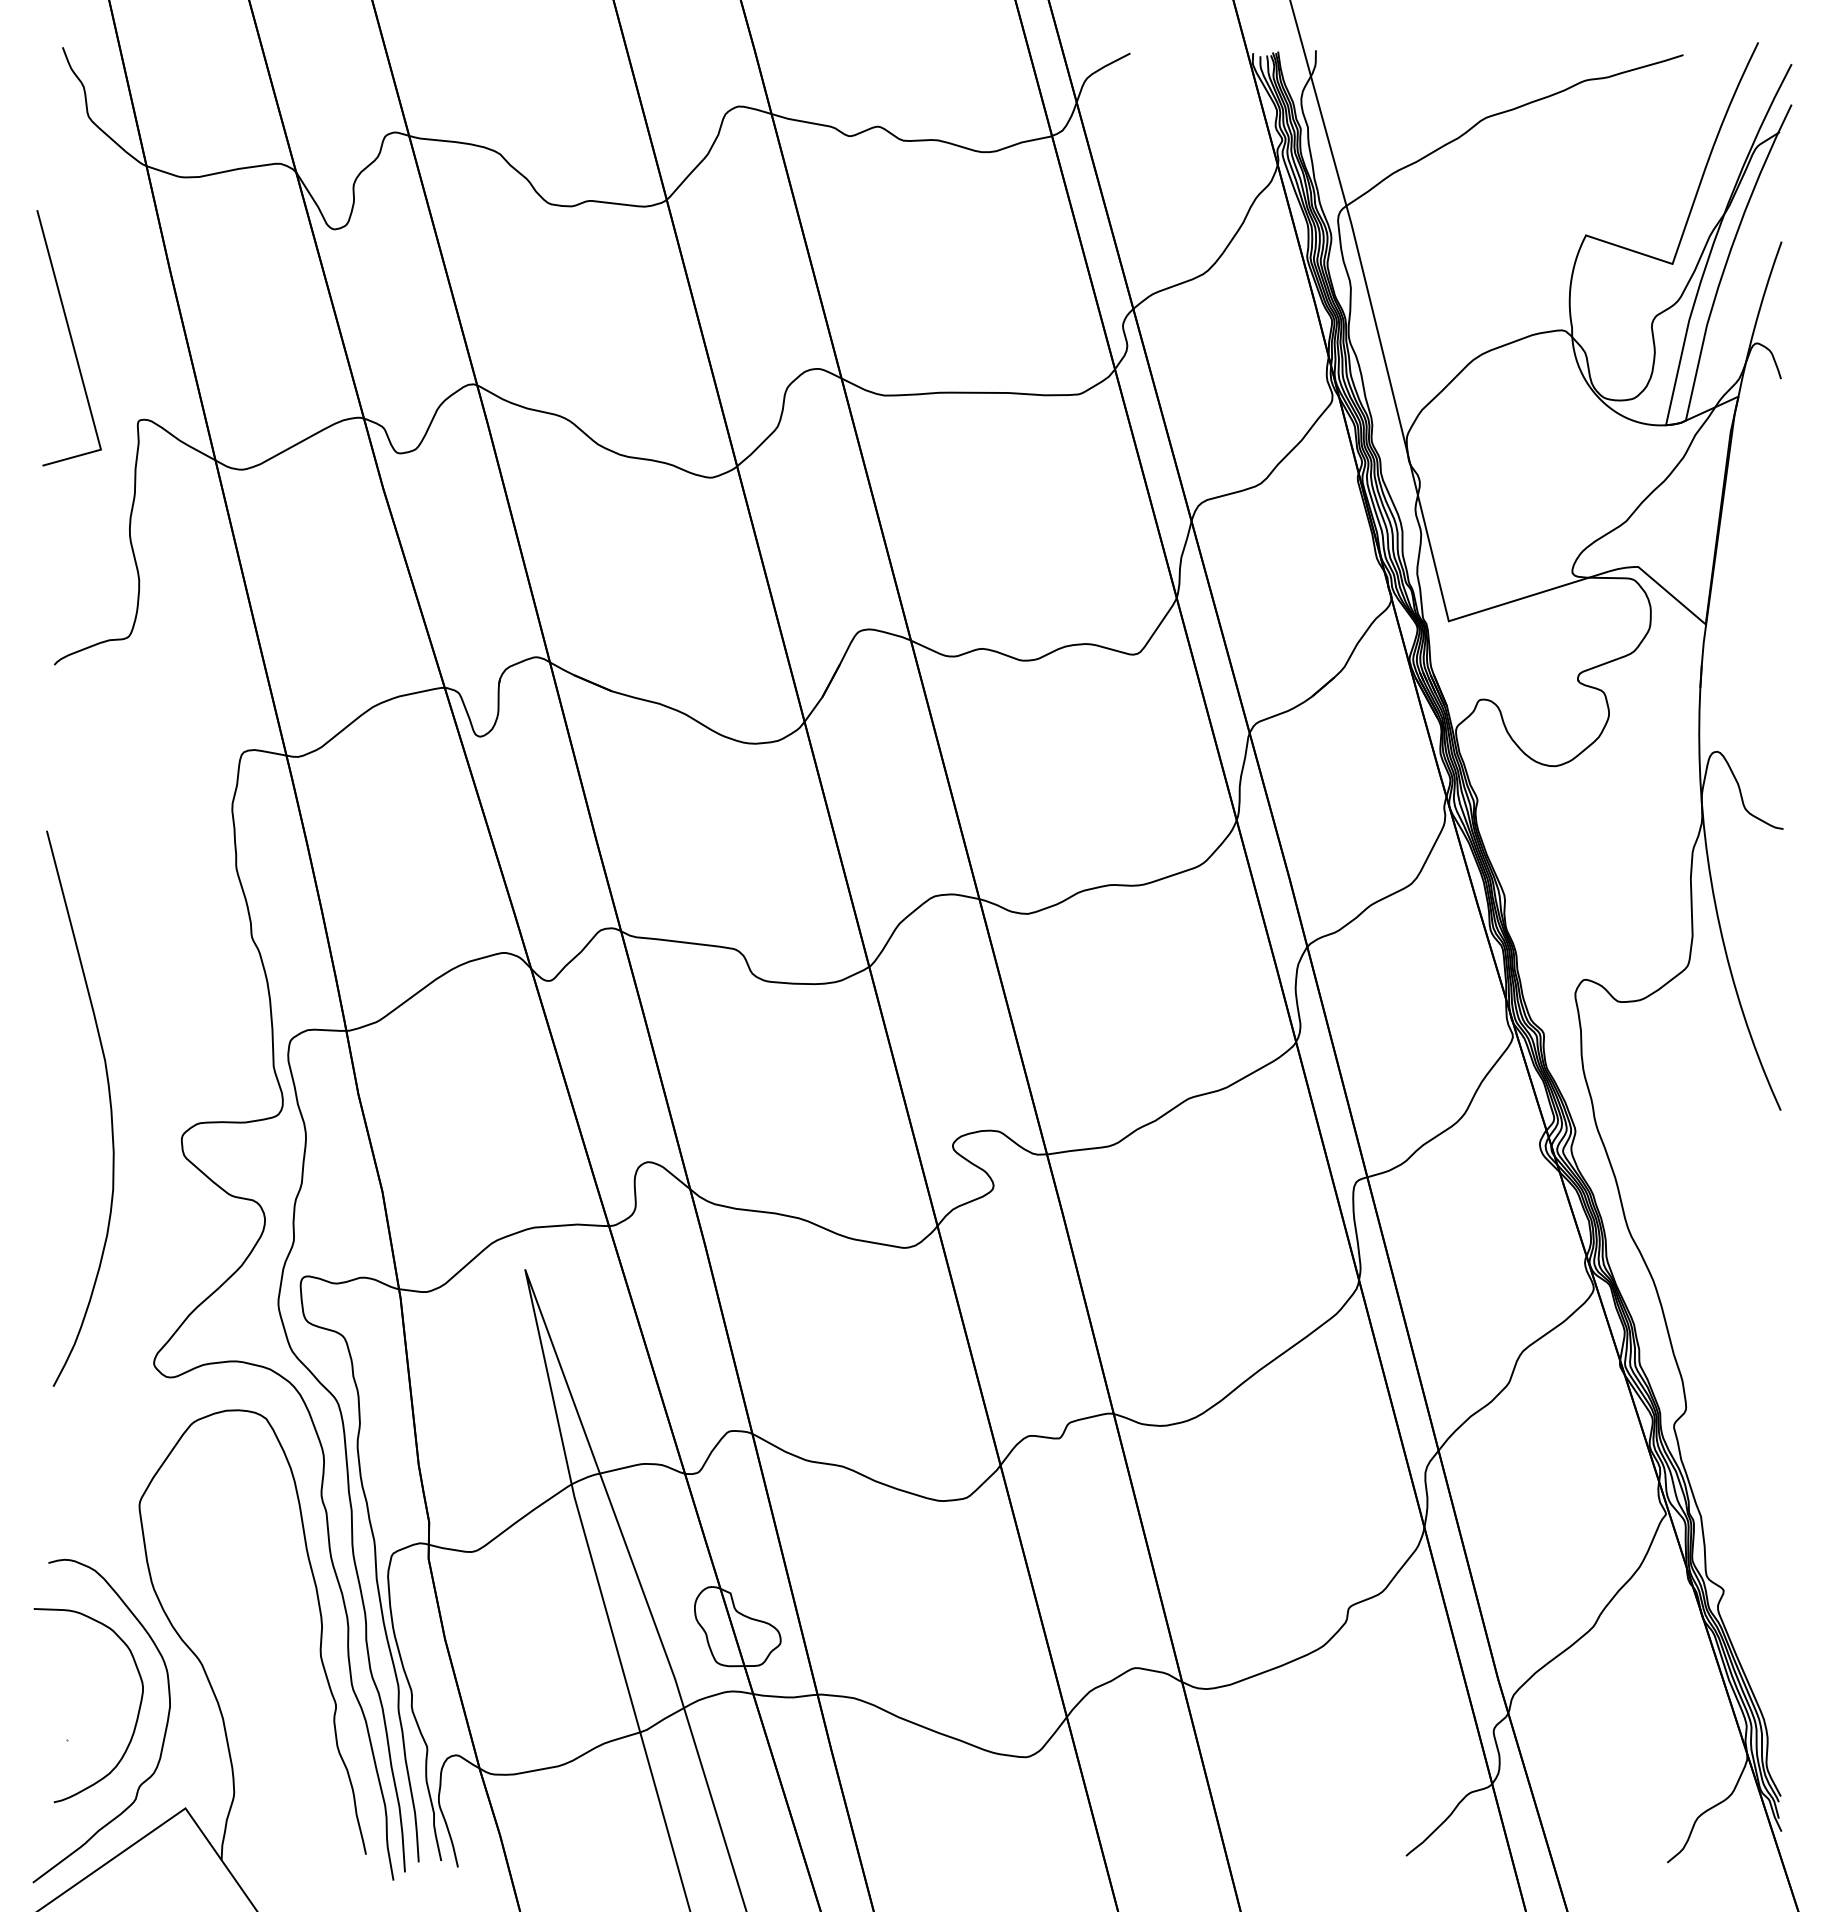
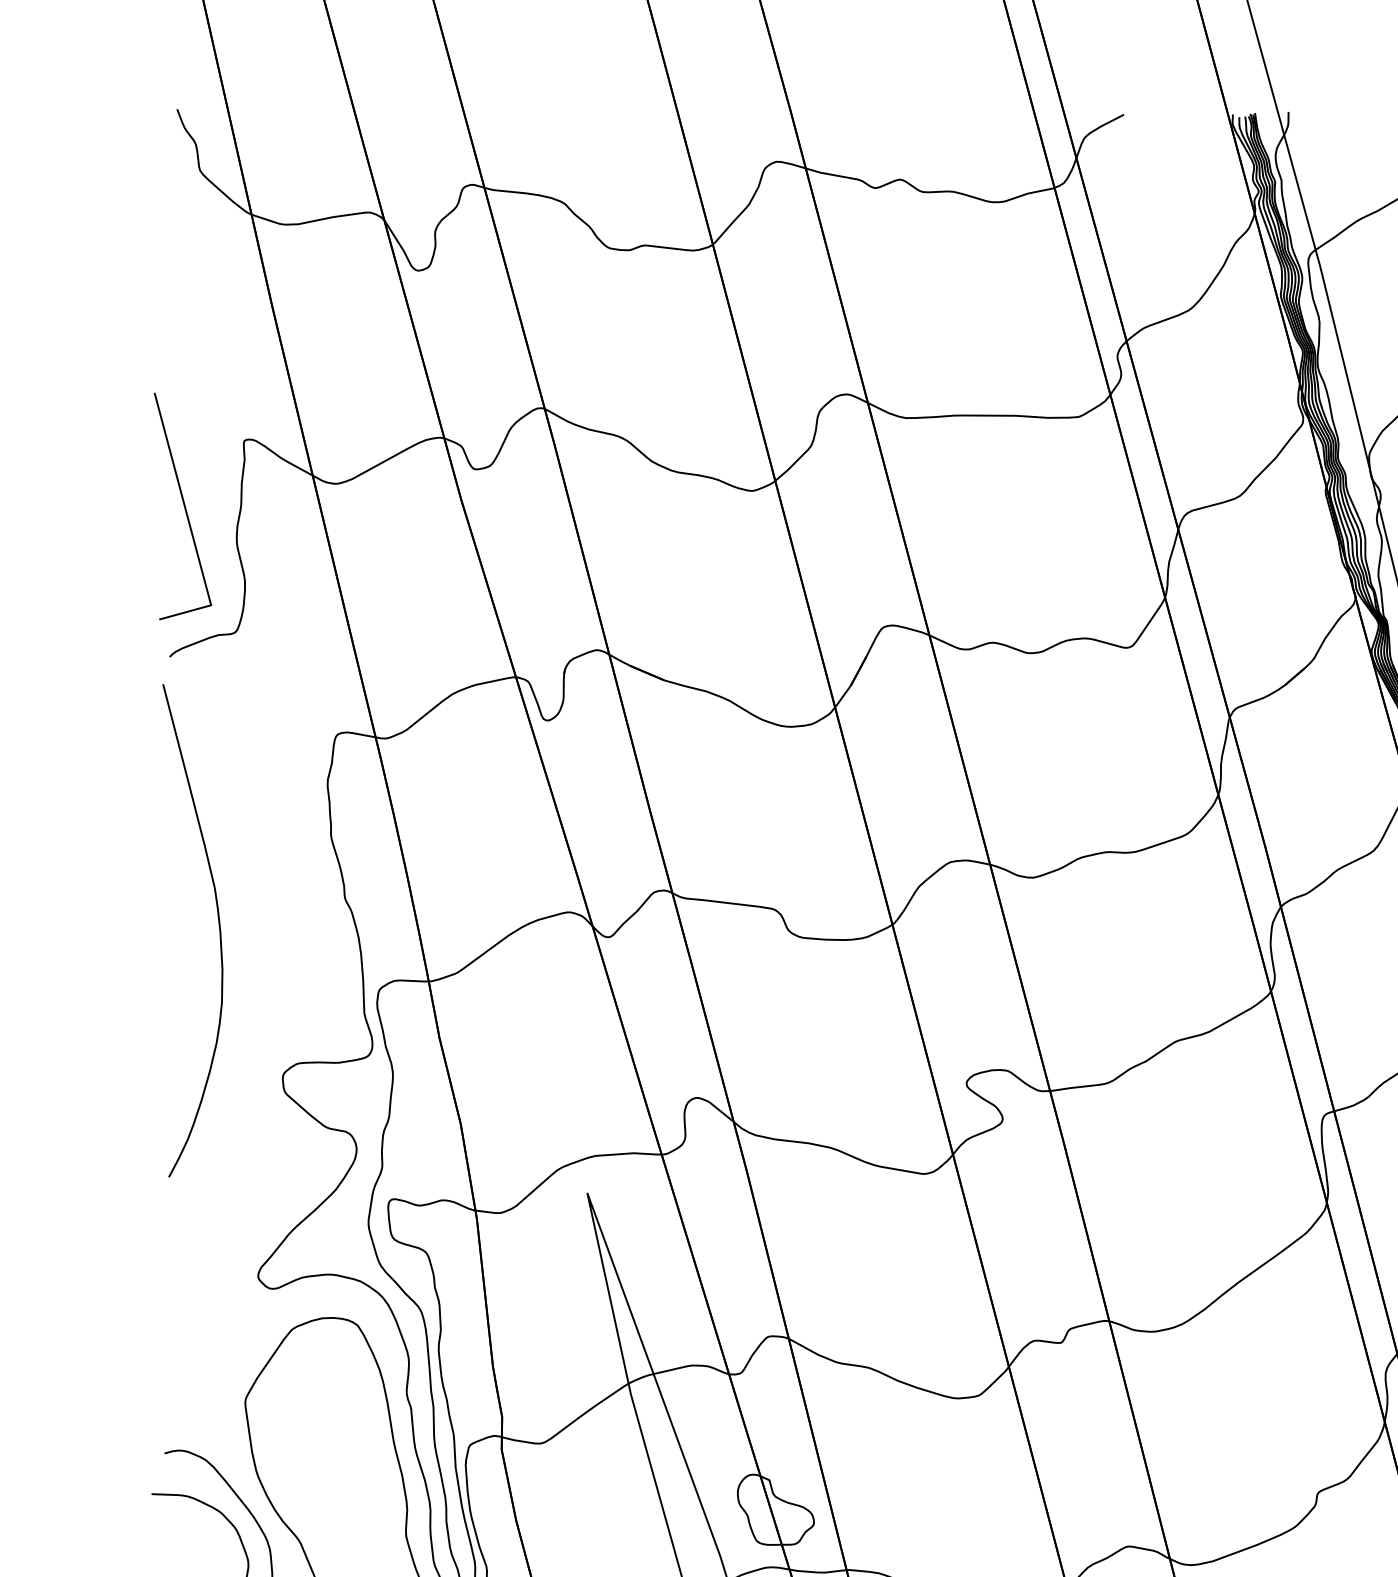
line: (70, 338) -> (184, 506), moved
curve: (109, 1104) -> (218, 927), moved

